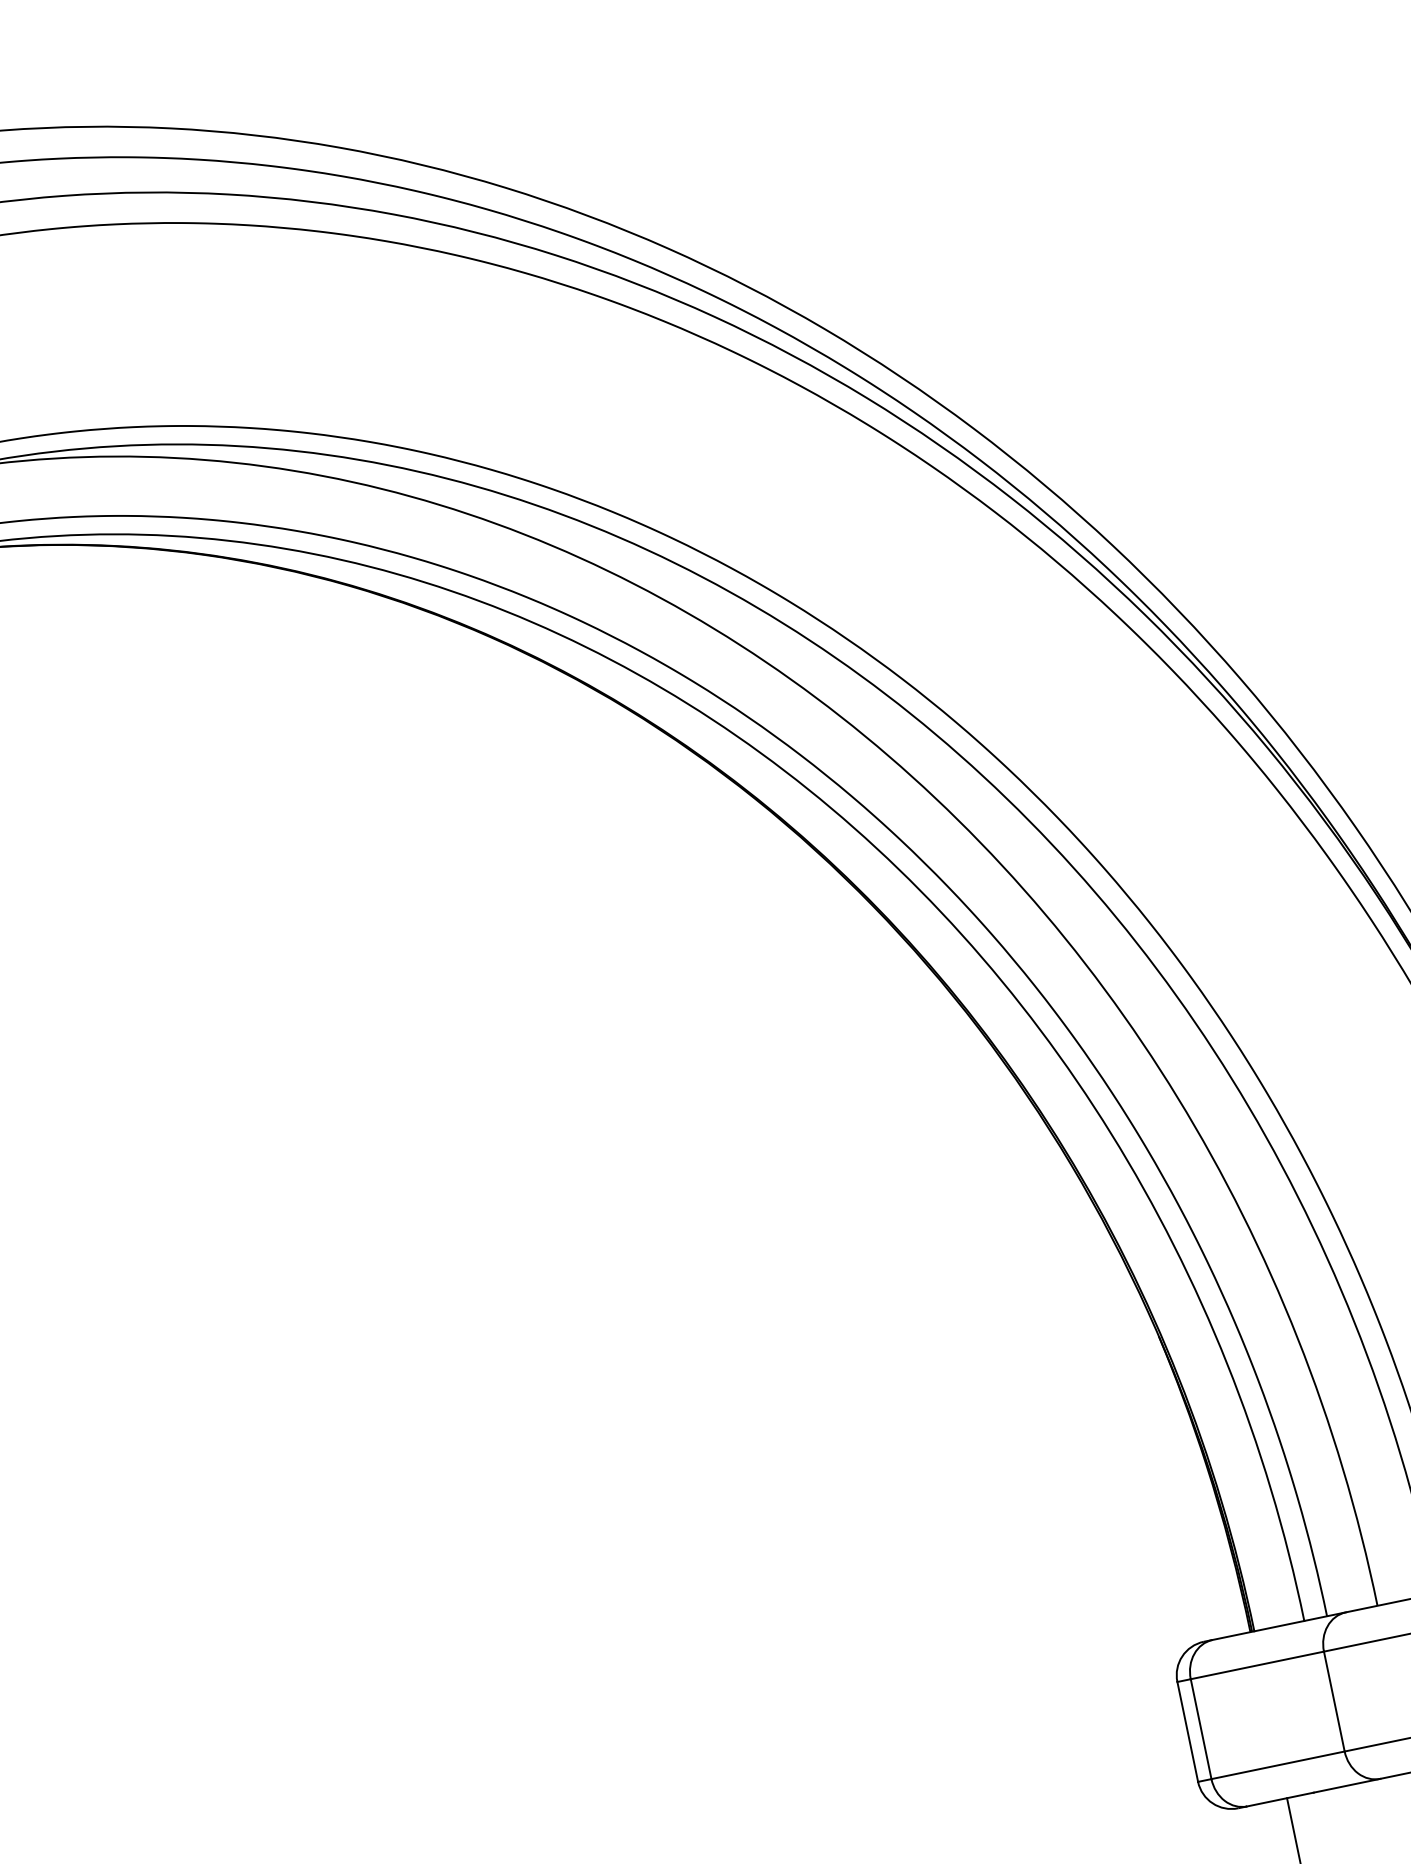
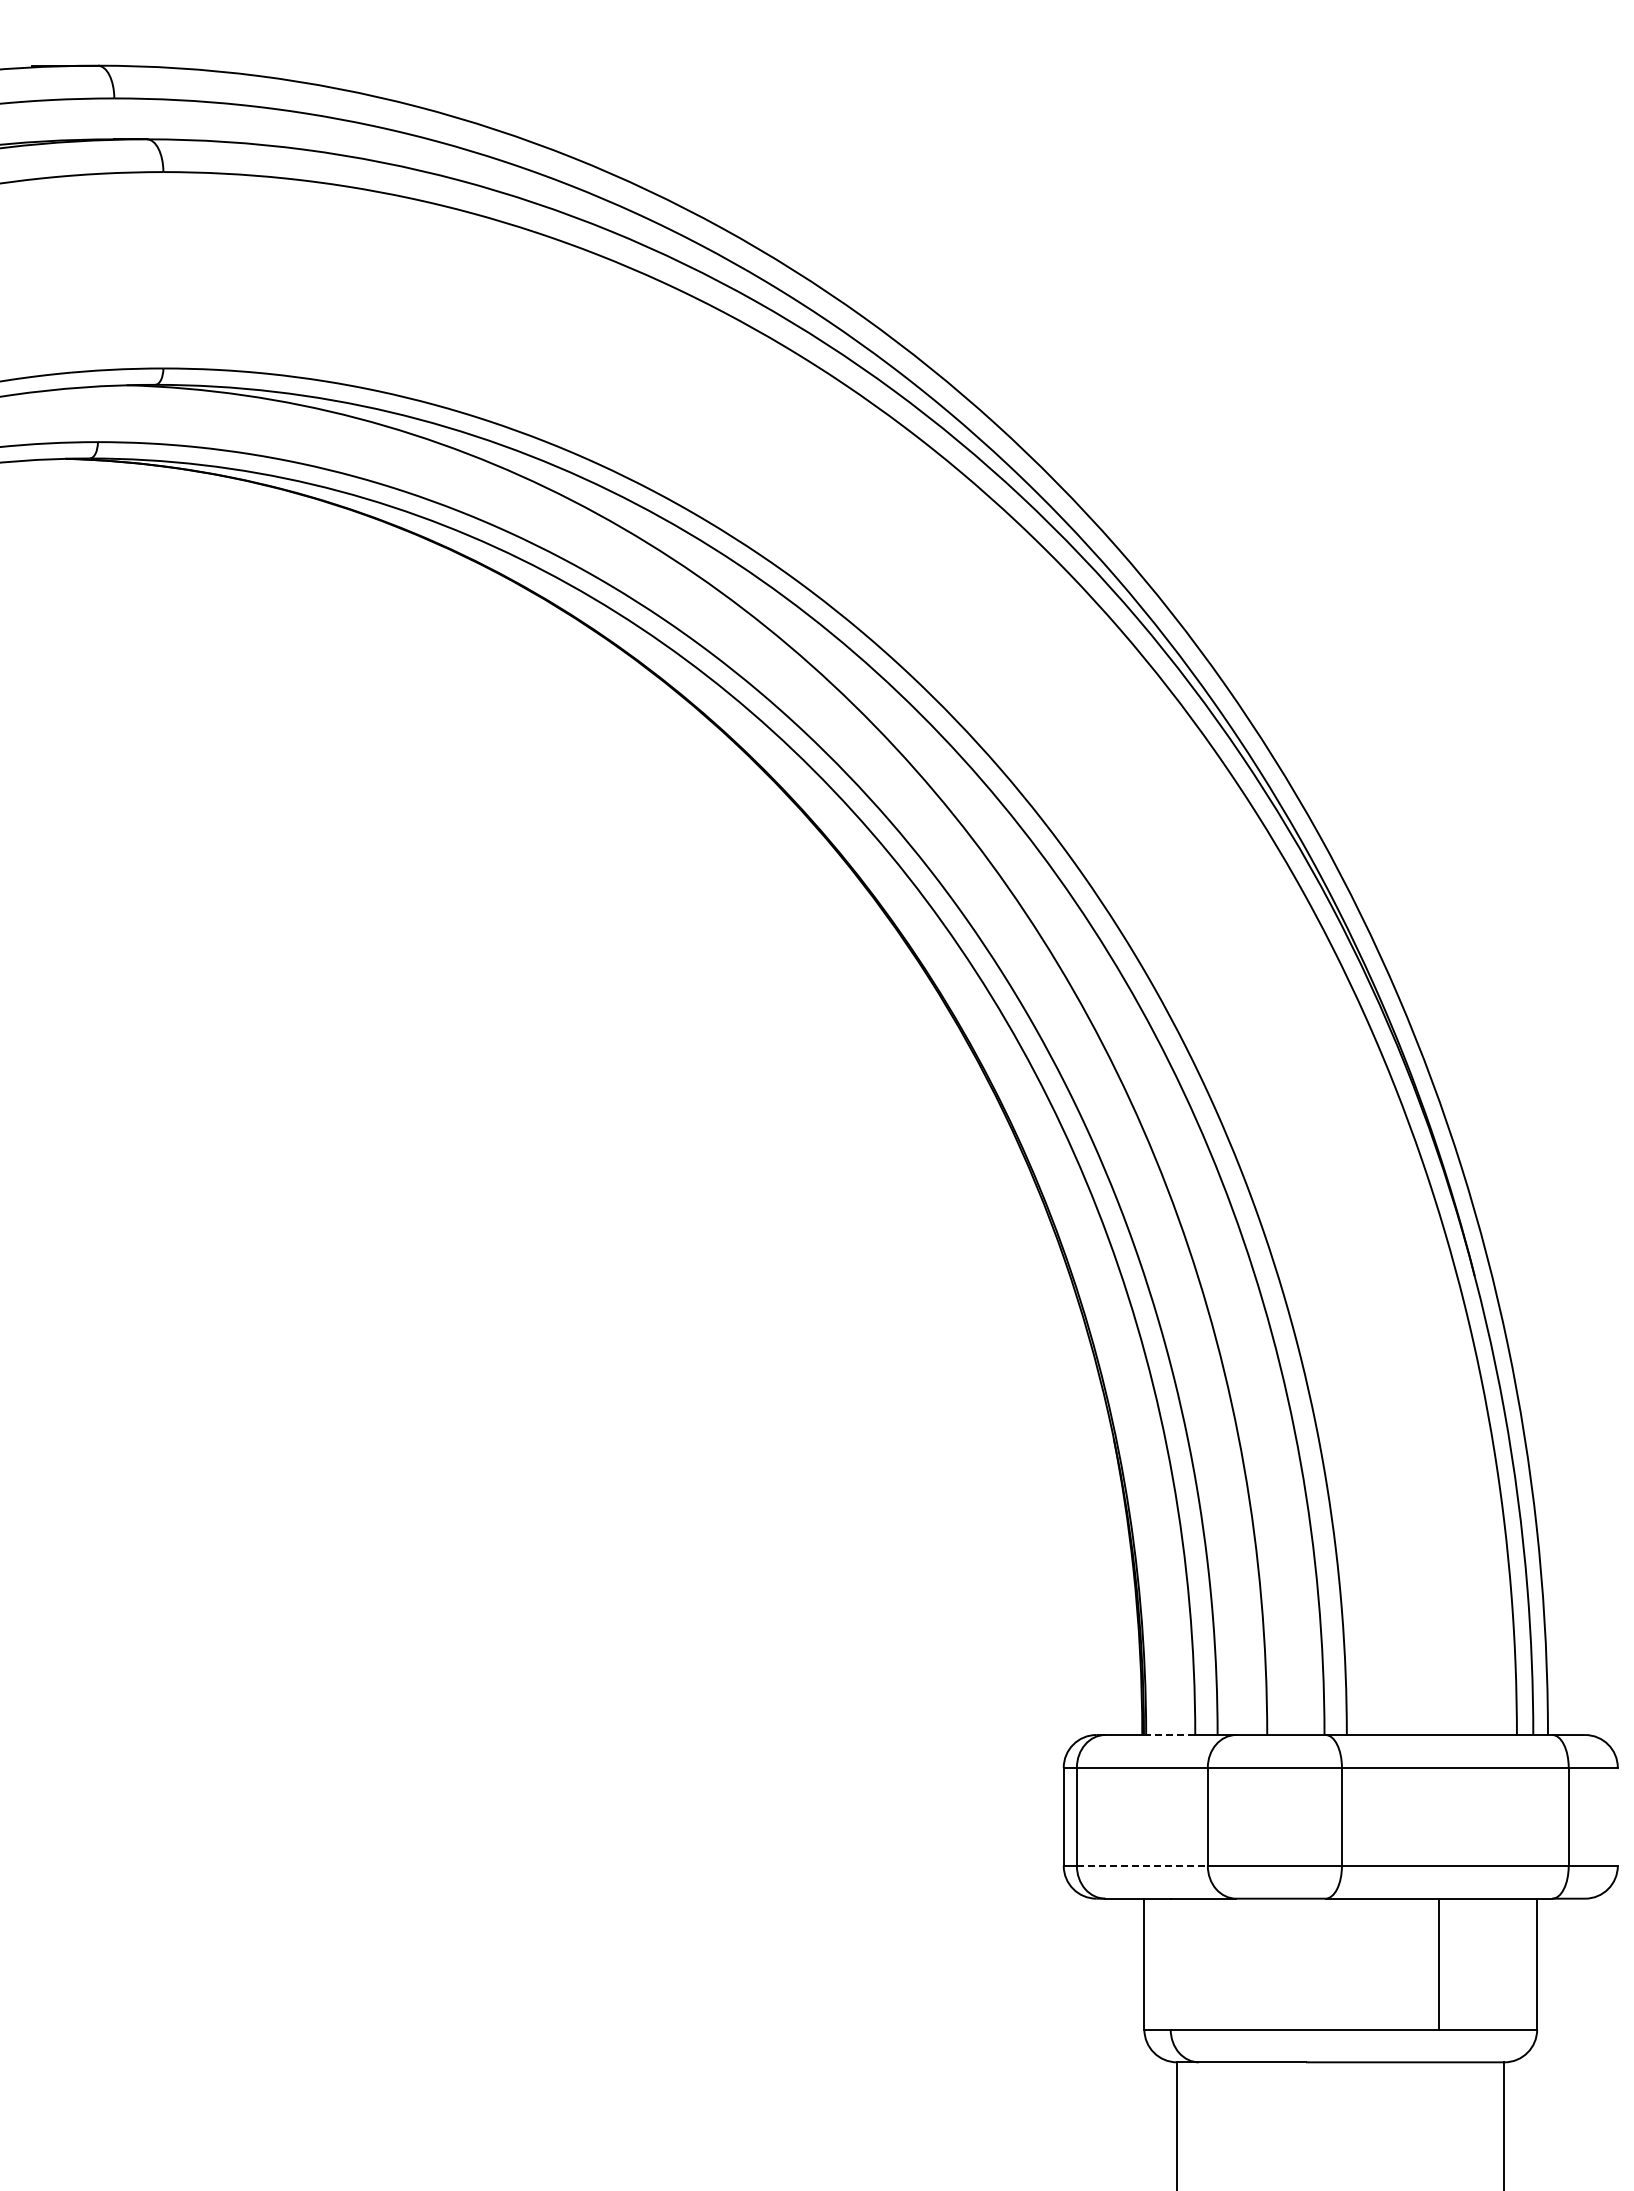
line: (1279, 1626) -> (1170, 1735), solid -> dashed
line: (1278, 1764) -> (1142, 1865), solid -> dashed

